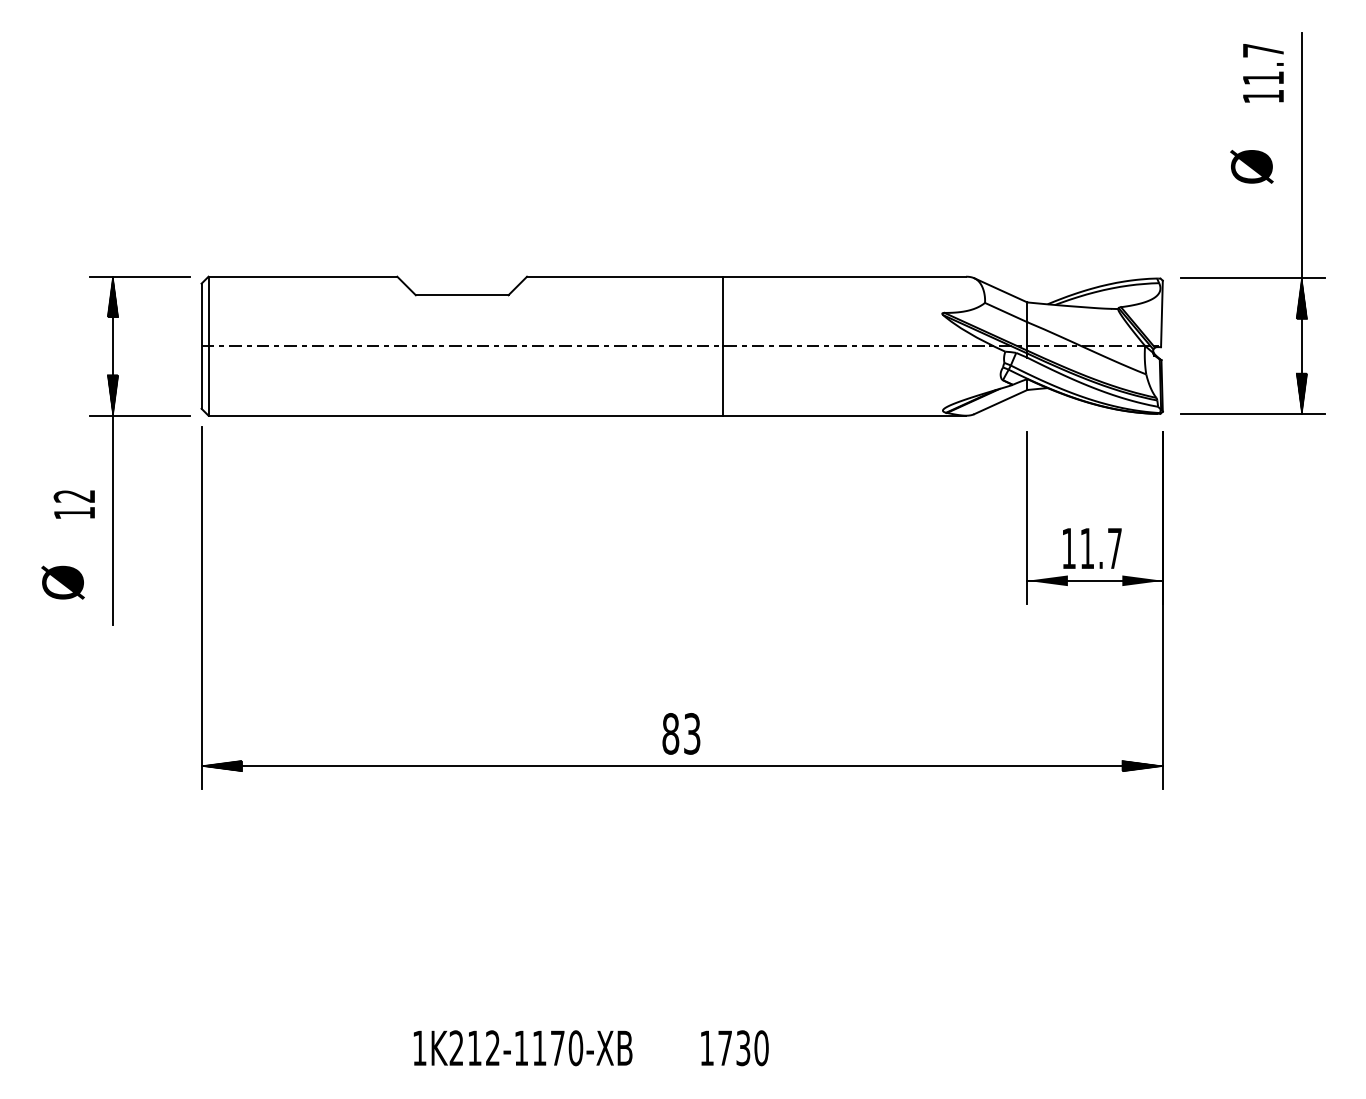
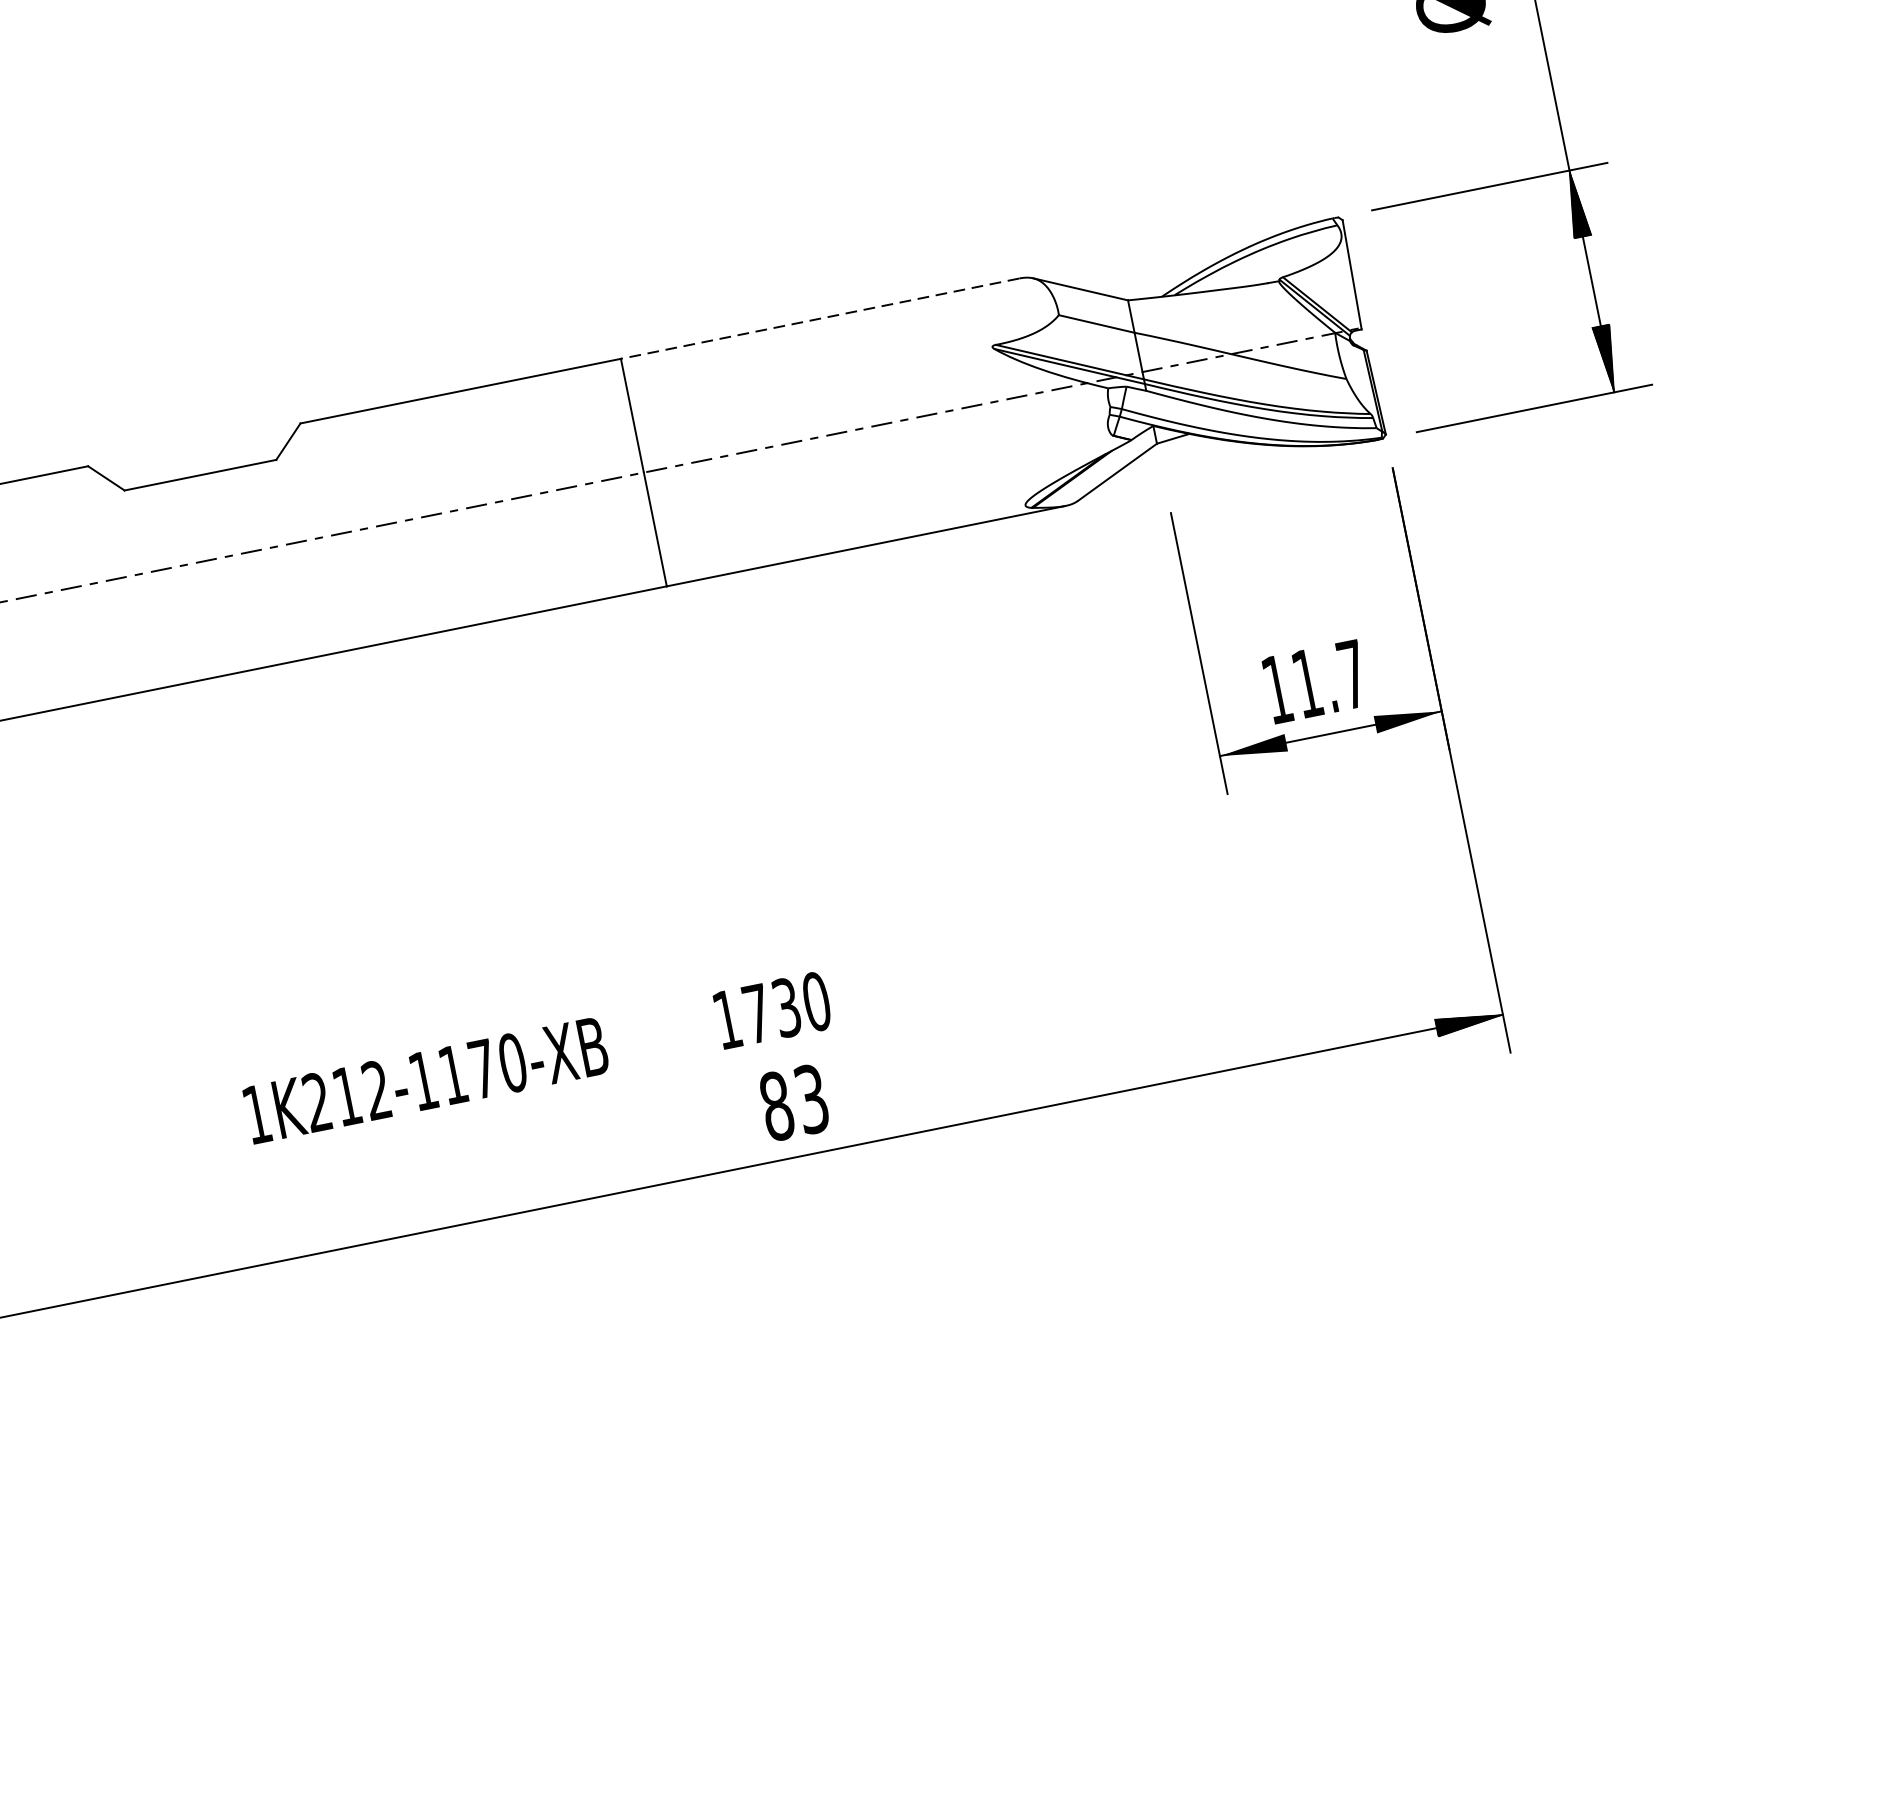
line: (844, 276) -> (820, 318), solid -> dashed
text: (681, 733) -> (794, 1102), moved
text: (590, 1048) -> (536, 1058), moved

